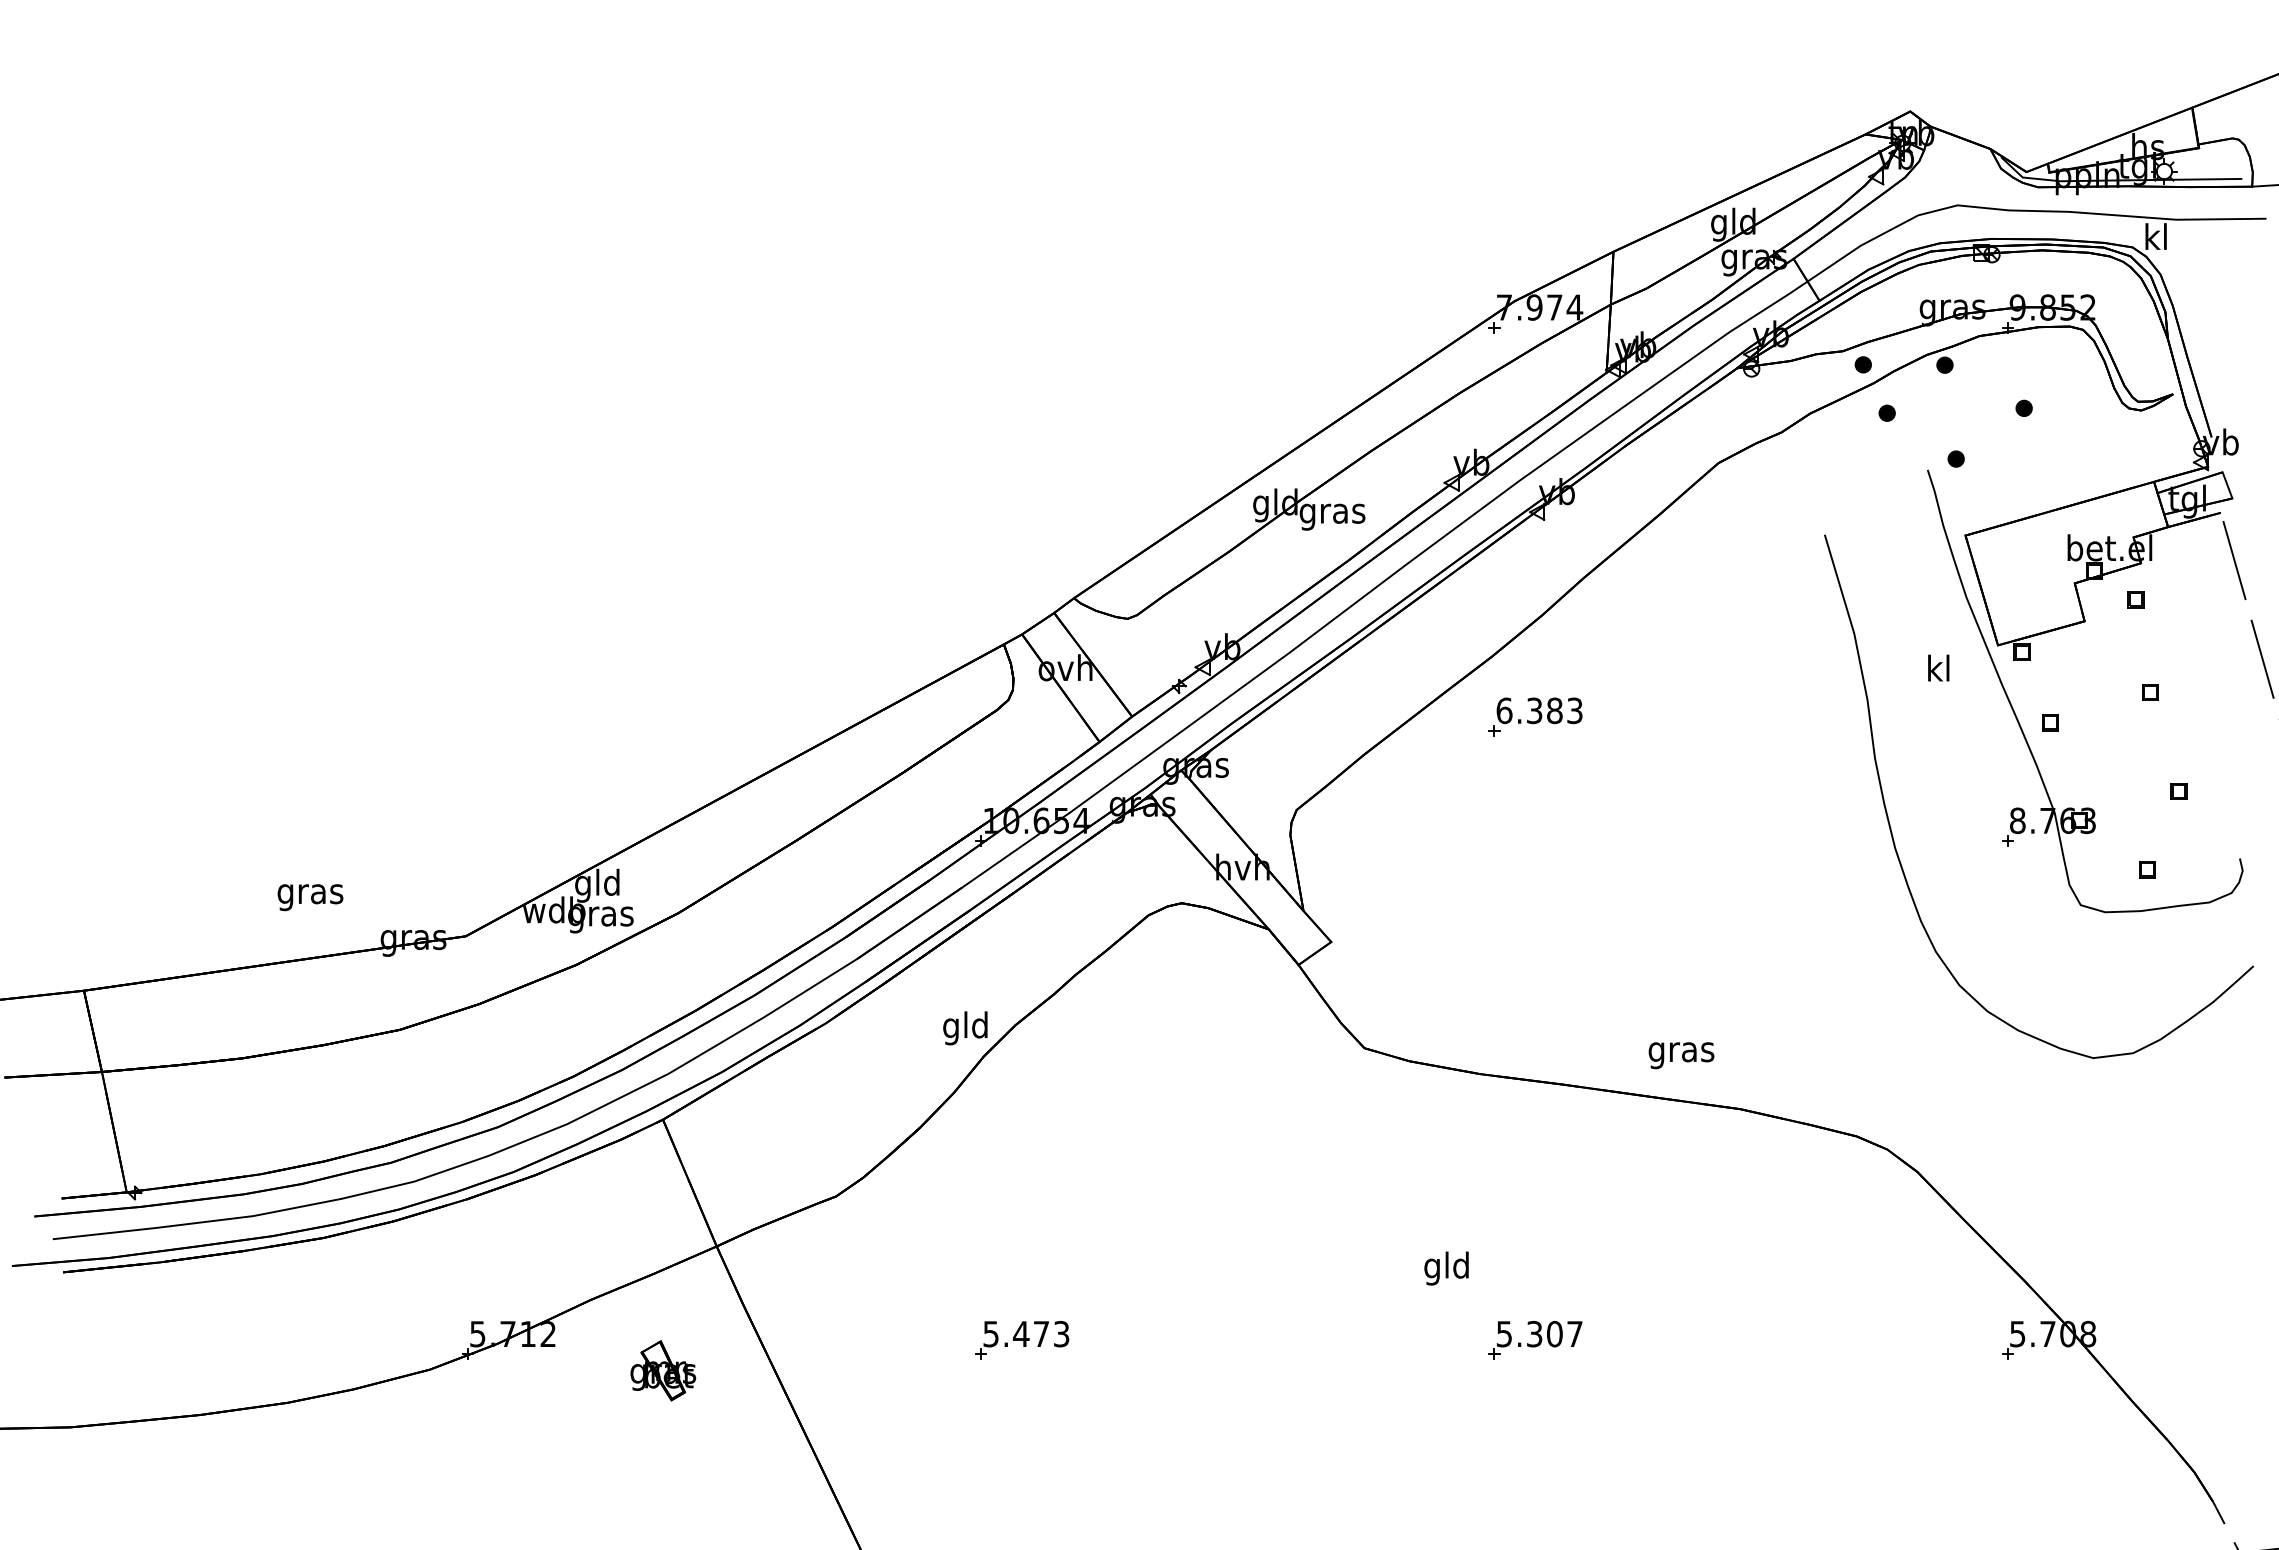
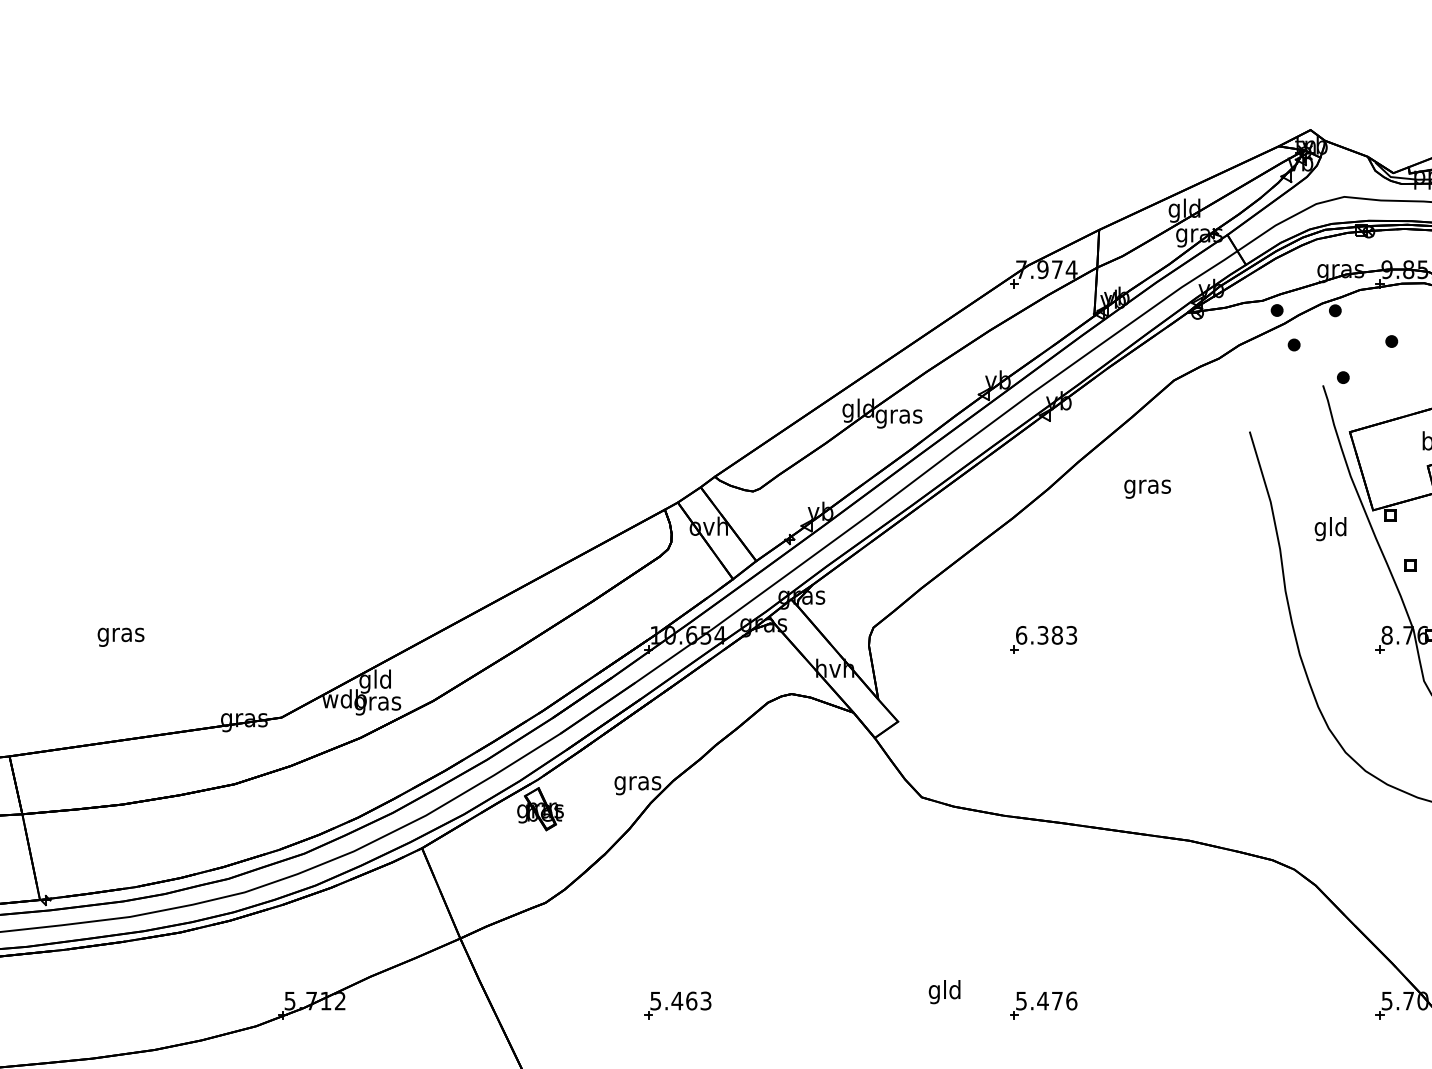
text: (1938, 671) -> (1330, 528), kl -> gld
part: (1535, 716) -> (1043, 639), moved
text: (310, 897) -> (121, 637), moved
text: (965, 1028) -> (637, 783), gld -> gras
text: (1681, 1055) -> (1147, 489), moved
text: (1446, 1268) -> (944, 992), moved
text: (1041, 1333) -> (691, 1000), 5.473 -> 5.463
text: (1554, 1333) -> (1057, 1000), 5.307 -> 5.476
part: (663, 1370) -> (540, 808), moved

